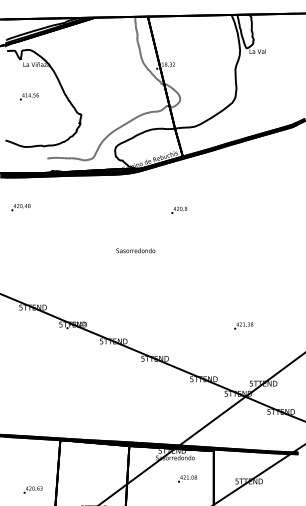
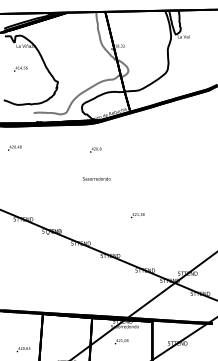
text: (178, 209) -> (95, 149), moved
text: (243, 325) -> (137, 215), moved
text: (187, 478) -> (121, 341), moved

